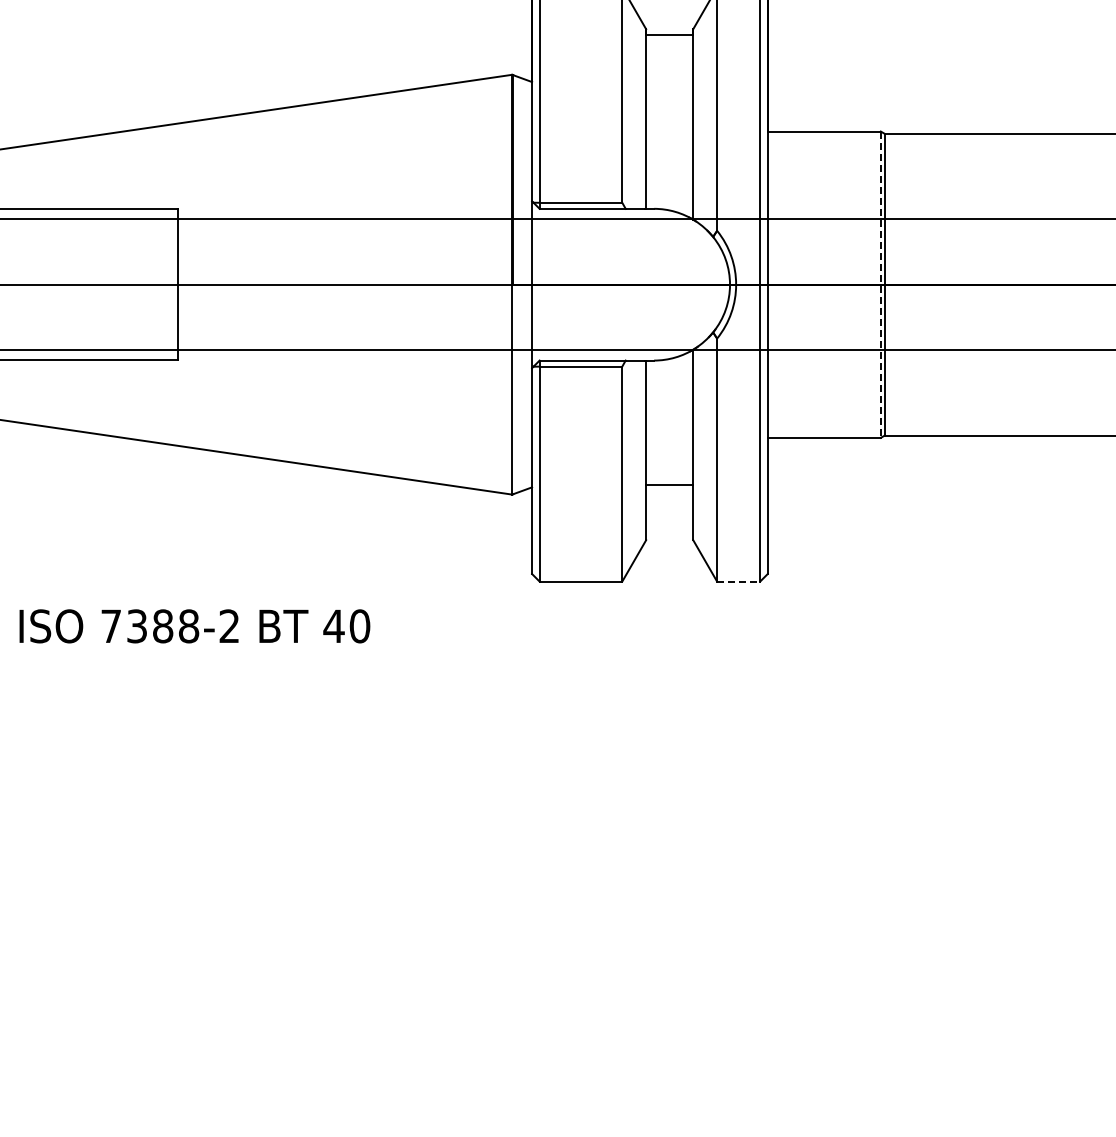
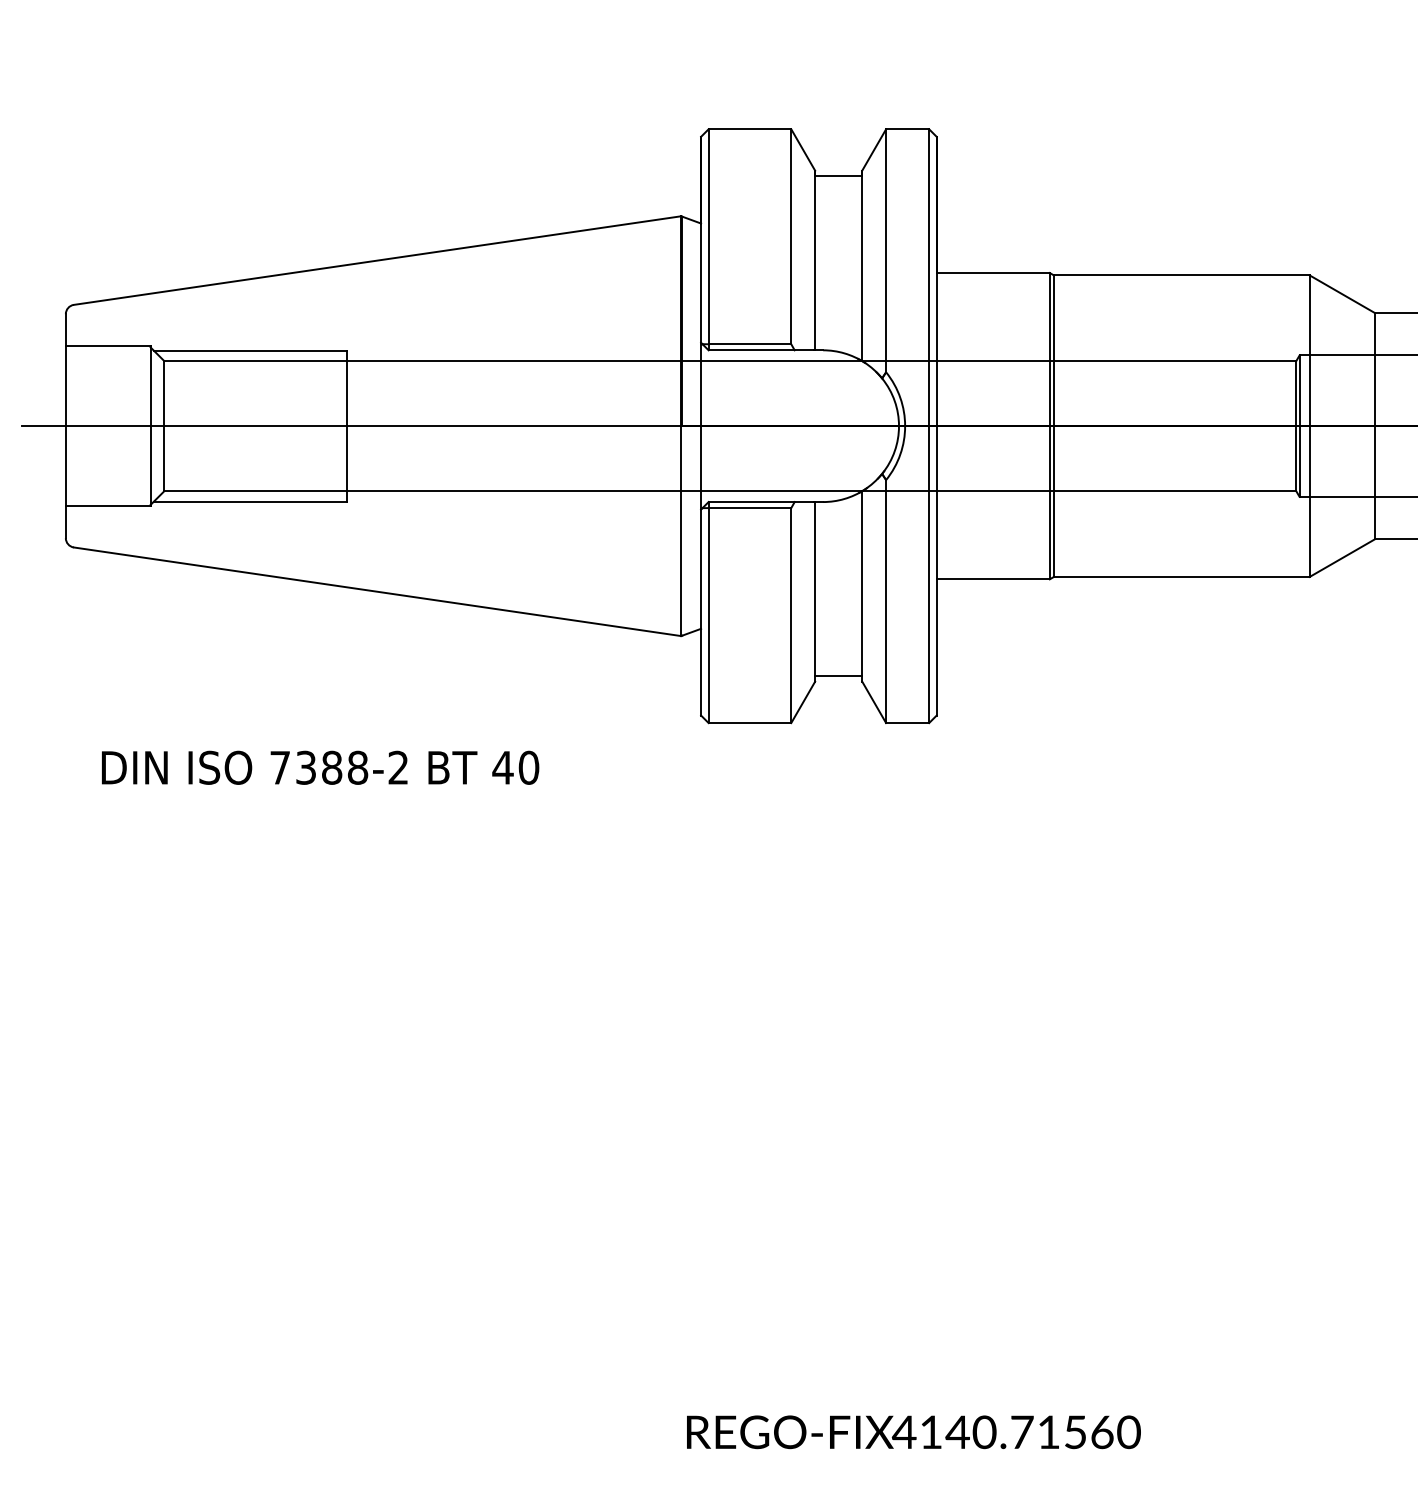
line: (880, 285) -> (1049, 426), dashed -> solid
line: (669, 485) -> (838, 675), moved
line: (738, 582) -> (907, 723), dashed -> solid

